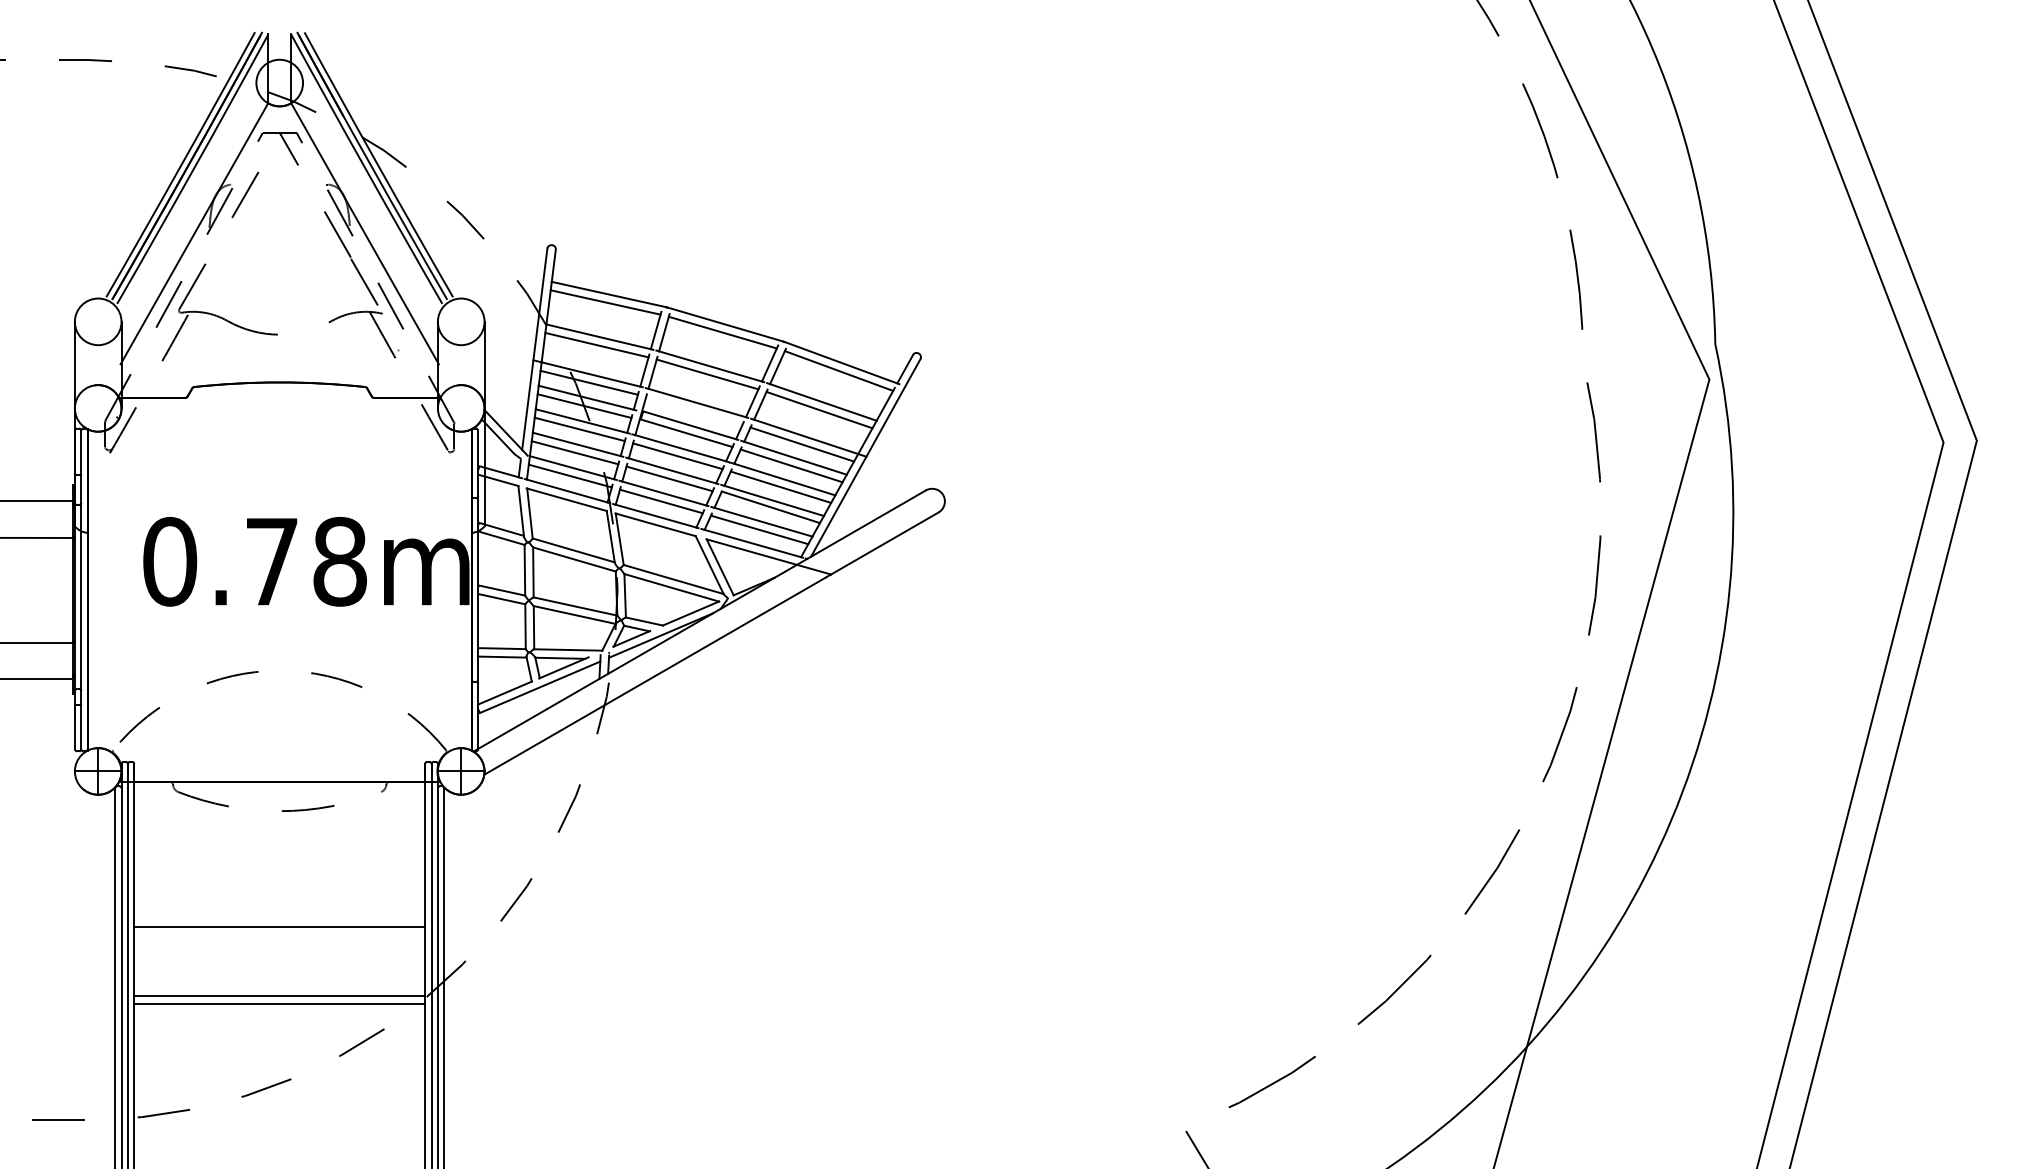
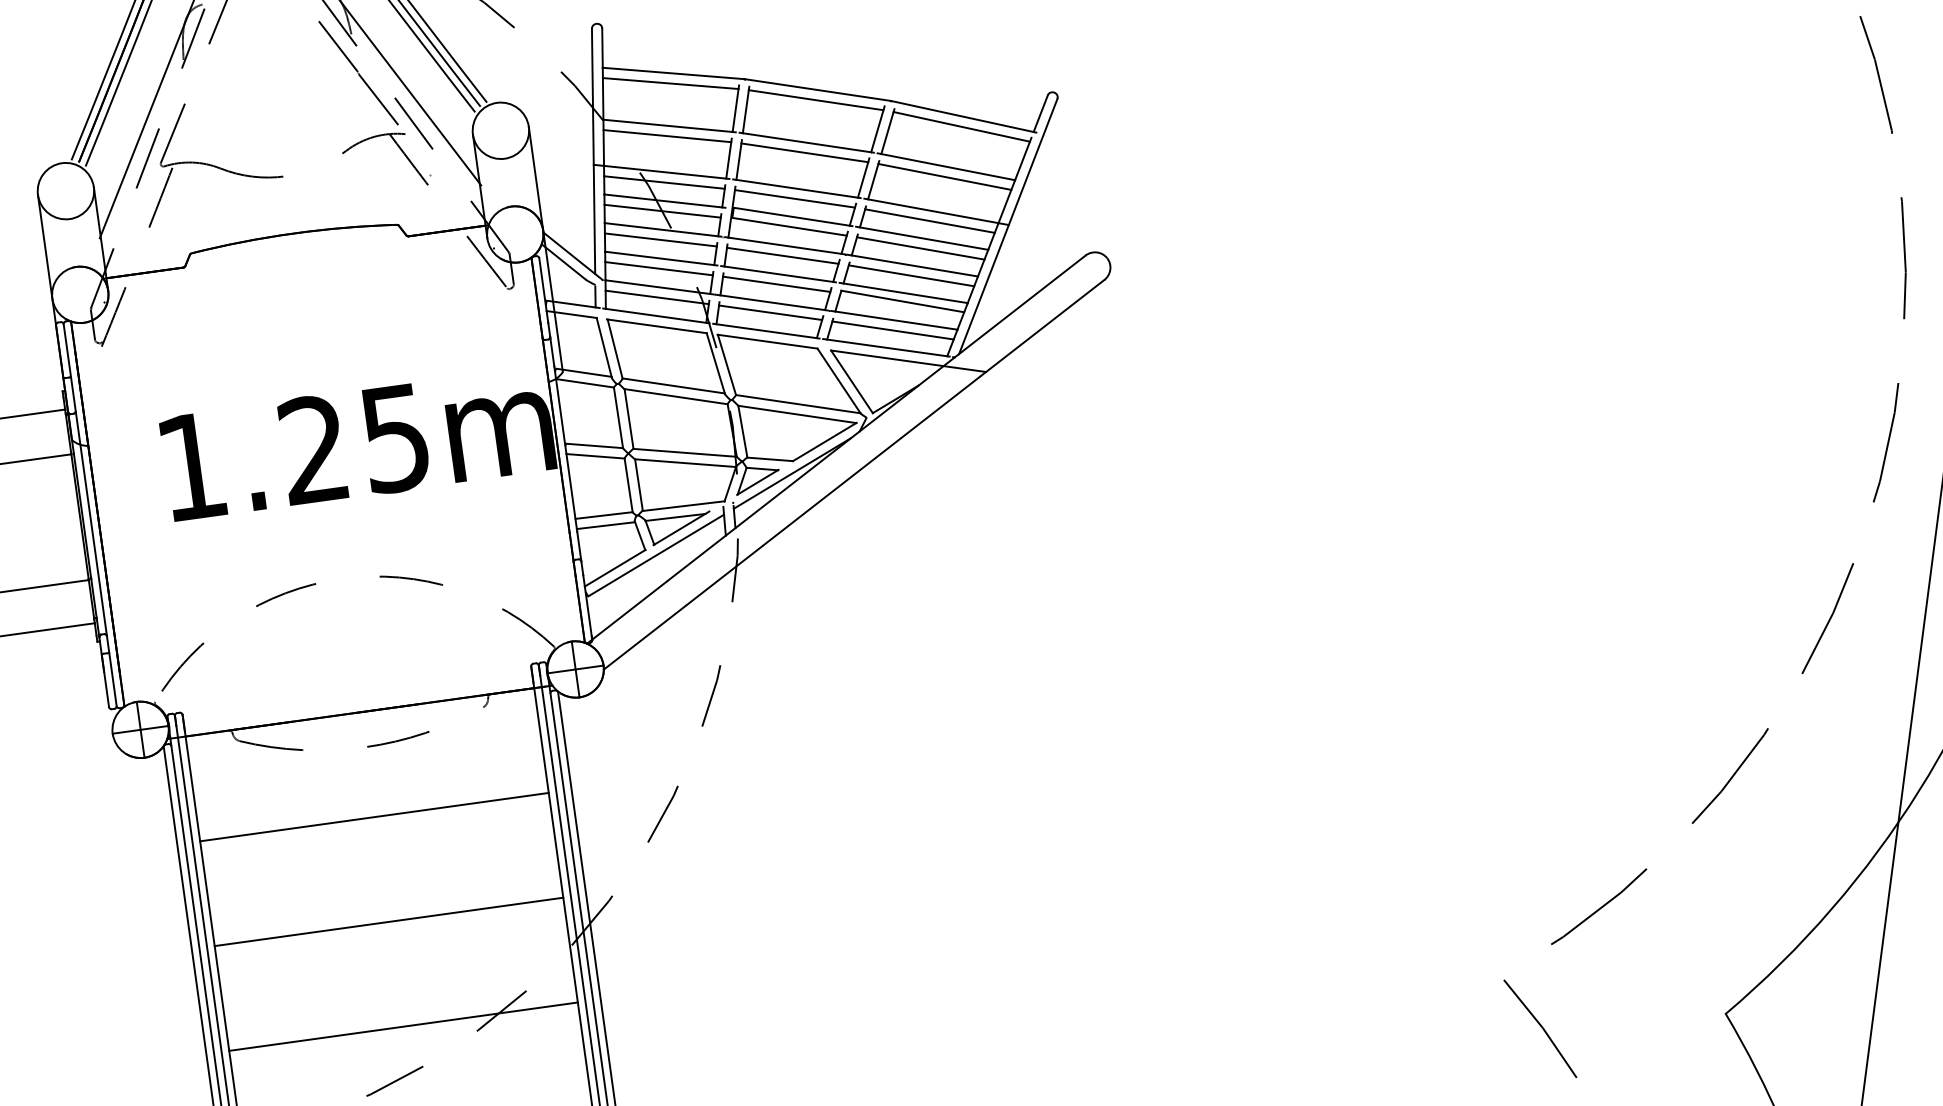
line: (694, 411) -> (795, 199), added
text: (254, 561) -> (293, 452), 0.78m -> 1.25m
line: (279, 927) -> (374, 817), moved
line: (279, 995) -> (388, 921), moved
line: (279, 1004) -> (403, 1026), moved

